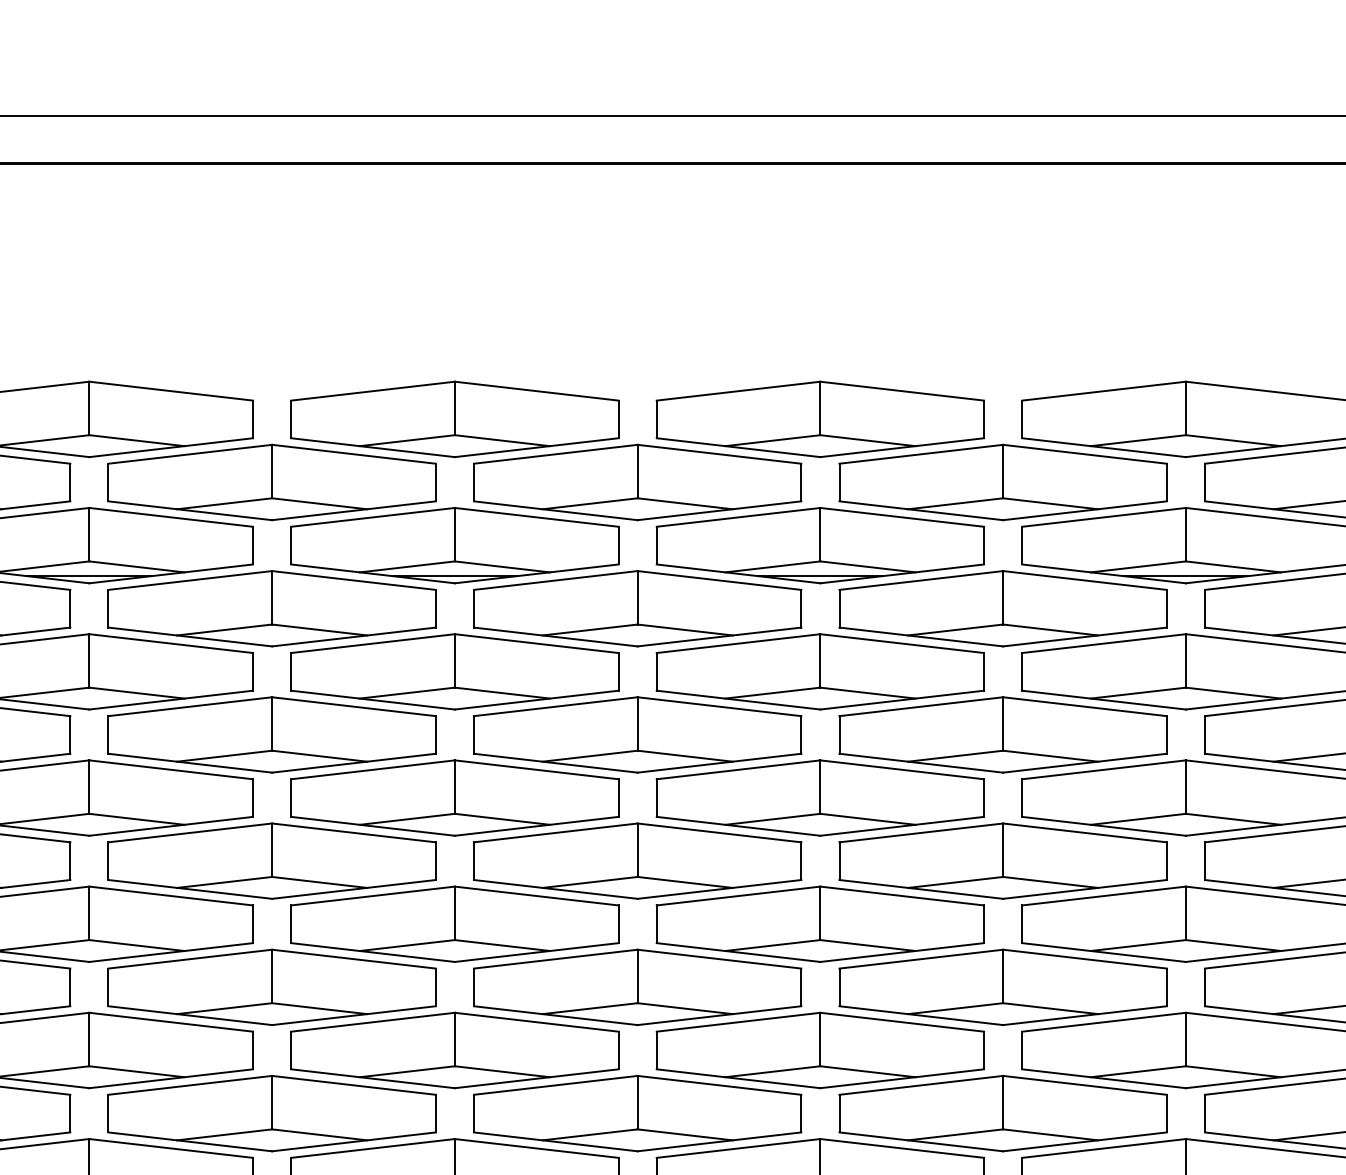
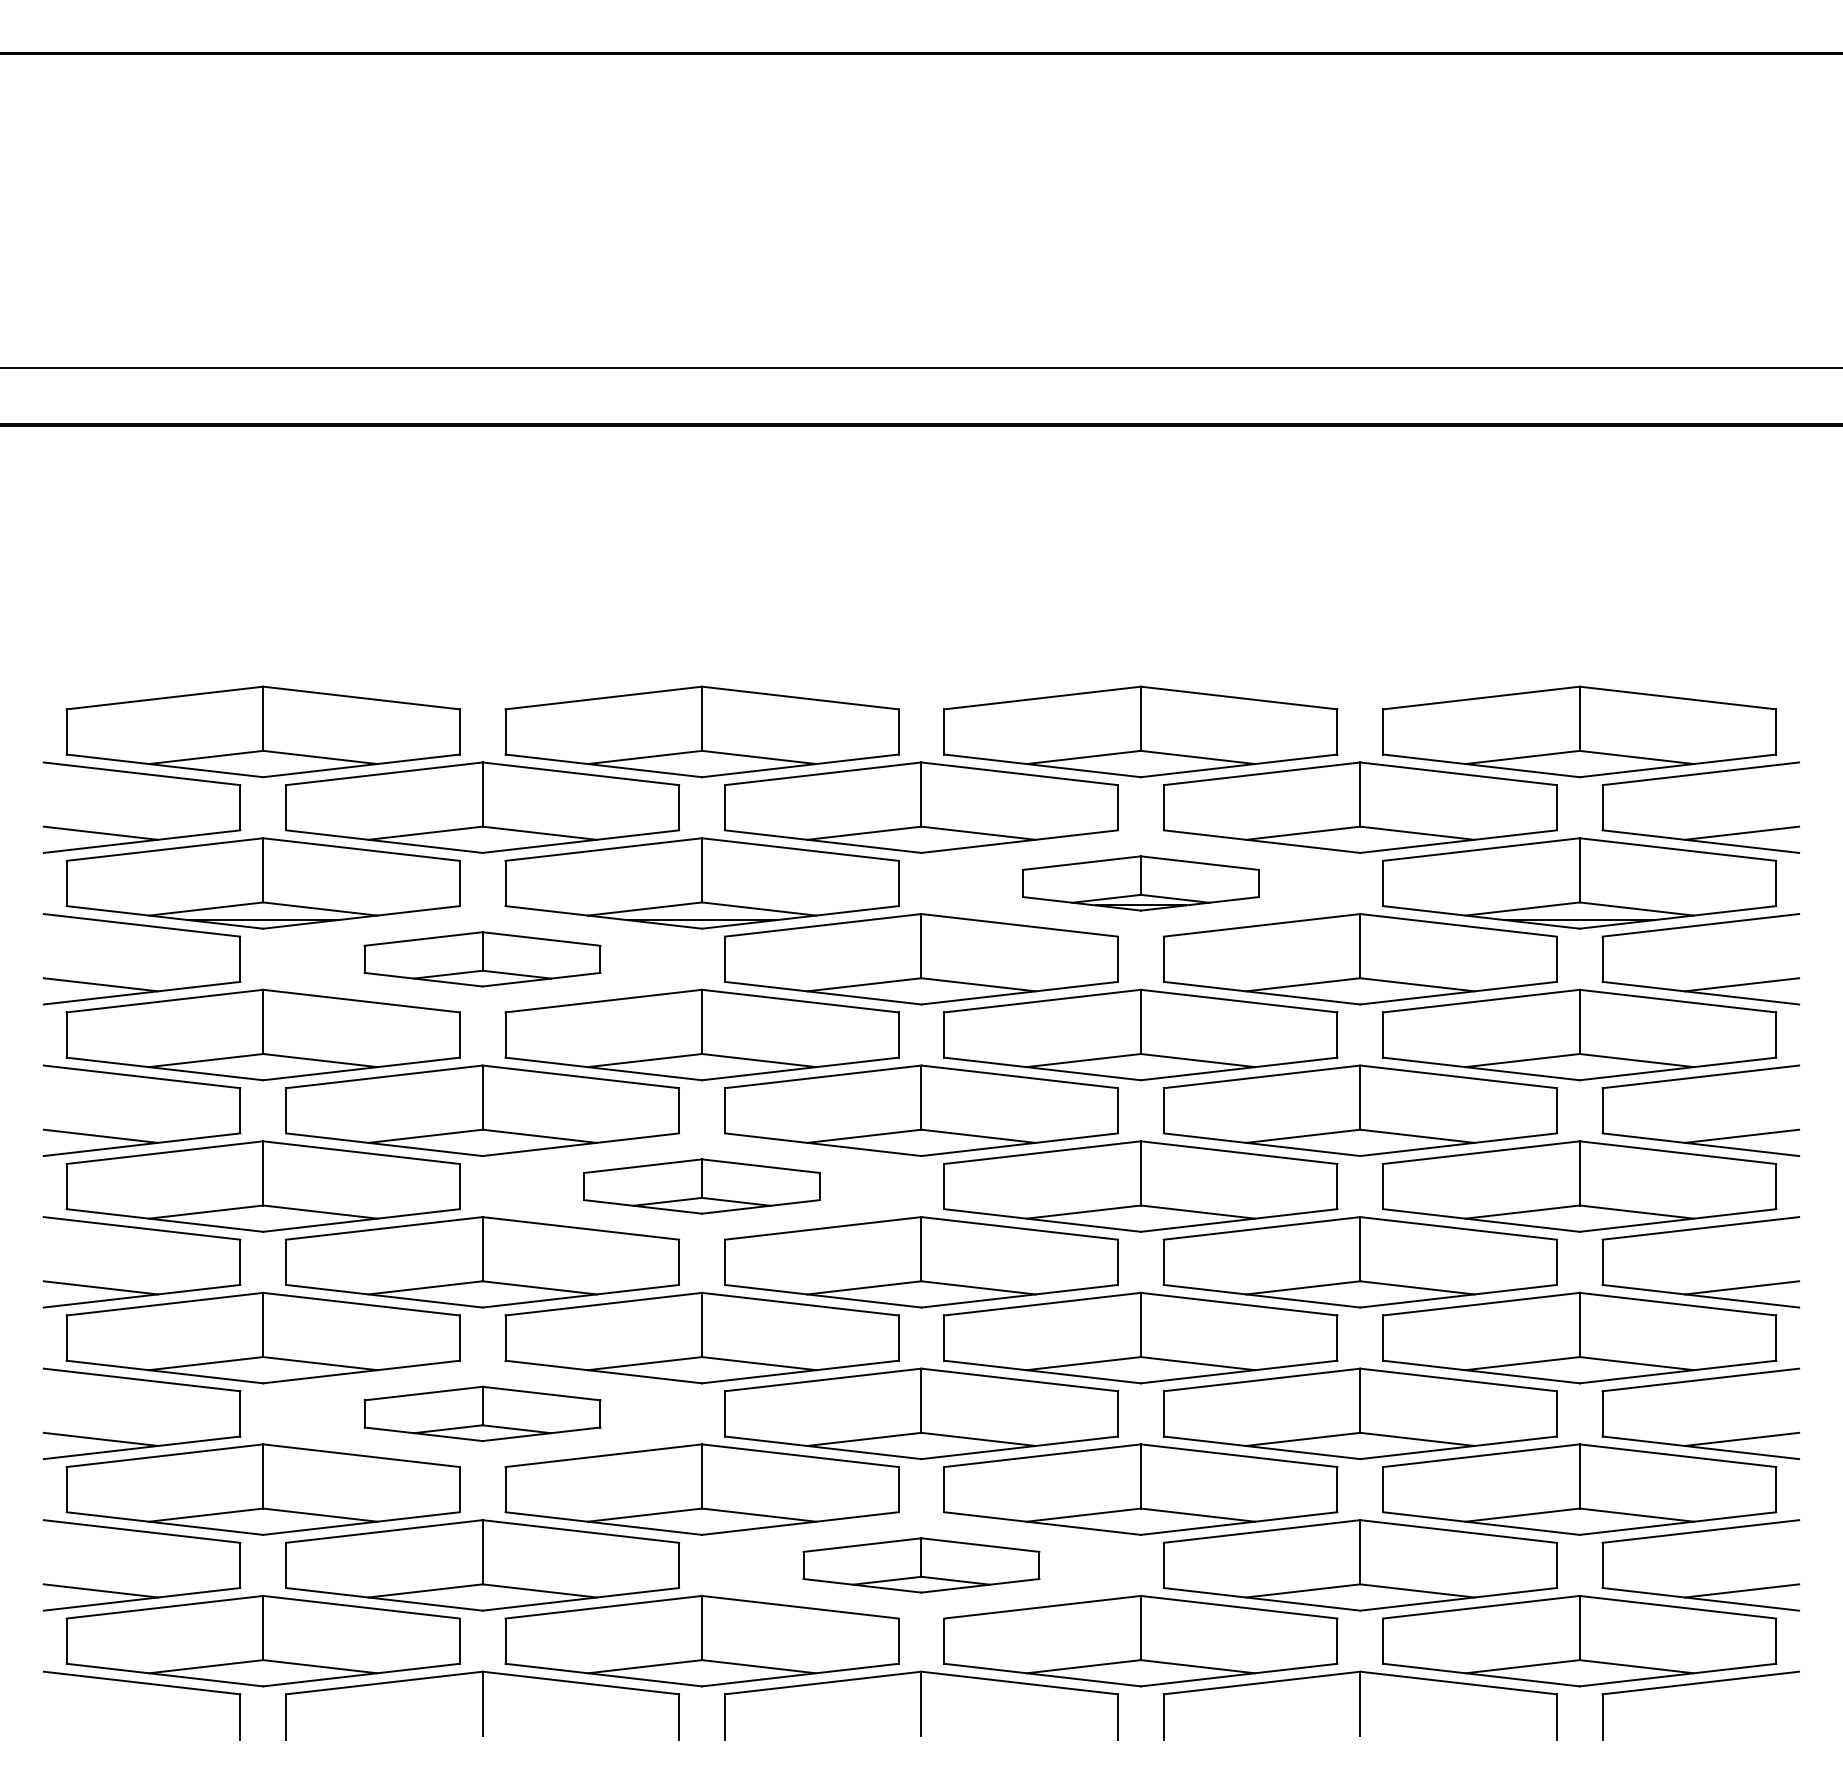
part: (820, 545) -> (1140, 883), size x0.6
part: (272, 608) -> (482, 959), size x0.6
part: (454, 798) -> (701, 1186), size x0.6
part: (272, 987) -> (482, 1413), size x0.6
part: (637, 1113) -> (921, 1565), size x0.6

